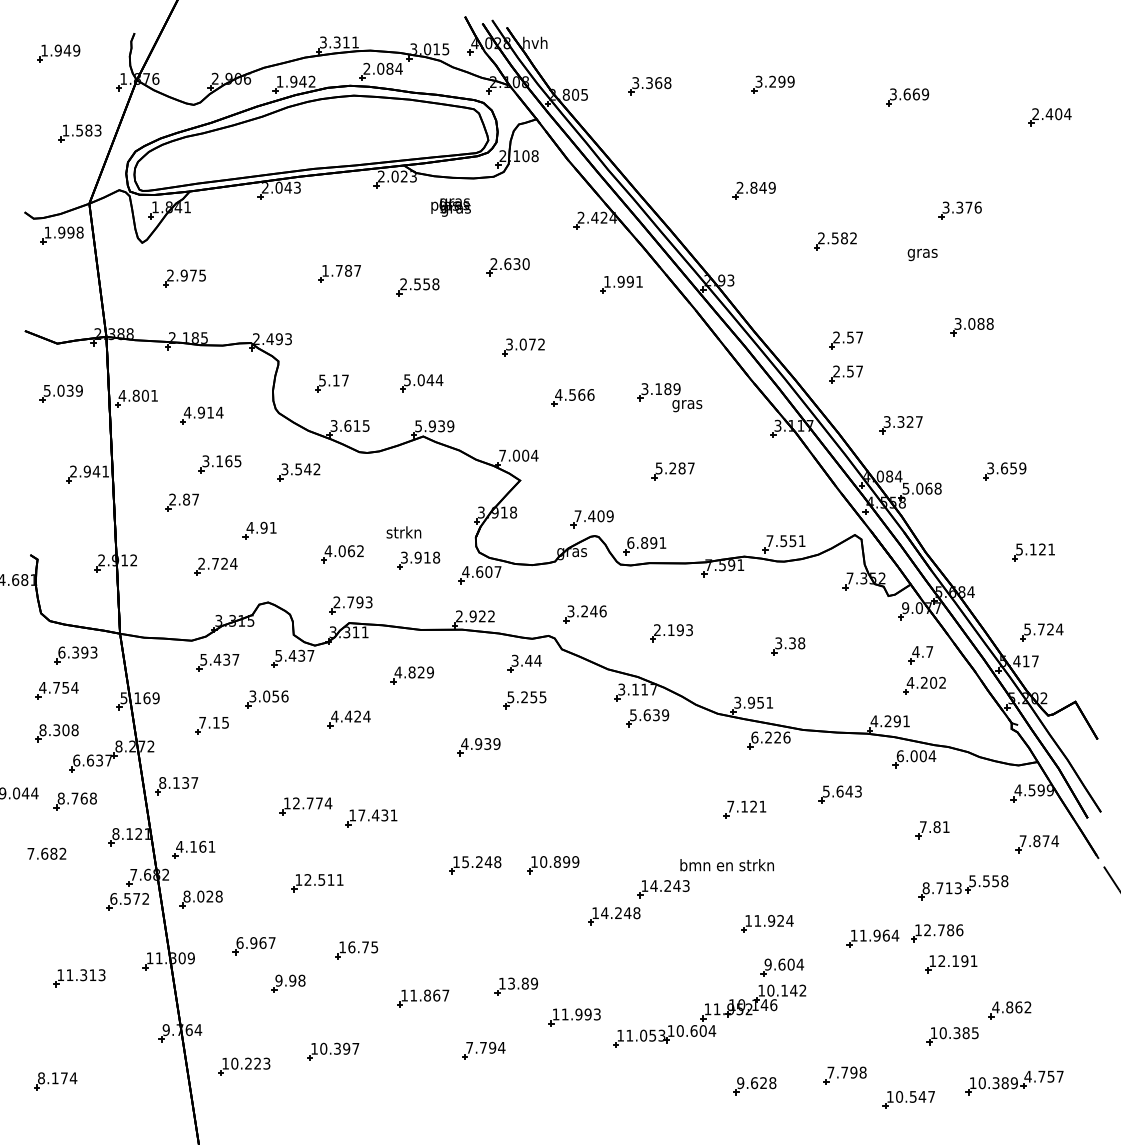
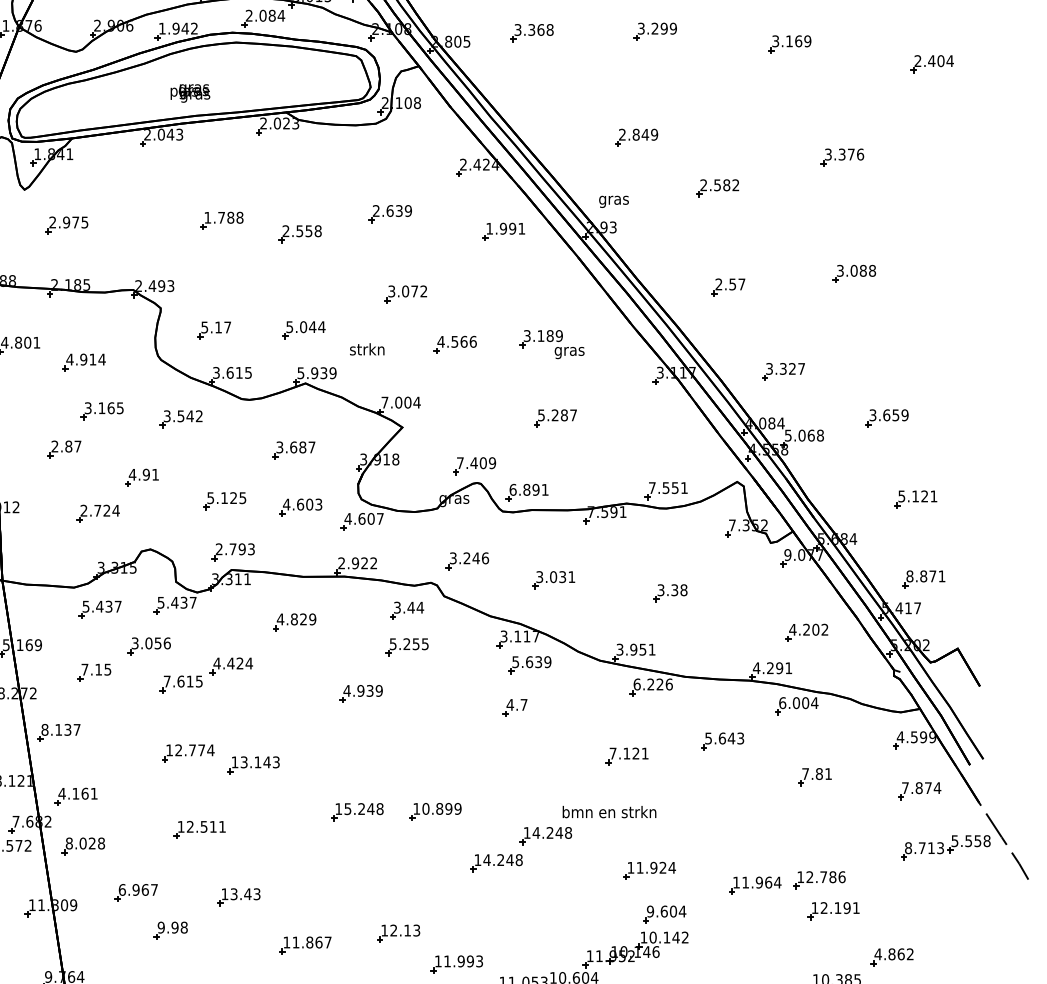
text: (906, 94) -> (788, 41), 3.669 -> 3.169
text: (450, 207) -> (189, 93), moved
text: (922, 254) -> (613, 201), moved
text: (525, 264) -> (407, 211), 2.630 -> 2.639
text: (357, 270) -> (239, 217), 1.787 -> 1.788
part: (845, 374) -> (727, 321), removed
part: (411, 503) -> (293, 450), added
text: (403, 532) -> (366, 349), moved
text: (343, 551) -> (225, 498), 4.062 -> 5.125
text: (420, 557) -> (302, 504), 3.918 -> 4.603
text: (1043, 629) -> (925, 576), 5.724 -> 8.871
text: (673, 630) -> (555, 577), 2.193 -> 3.031
part: (920, 655) -> (514, 708), moved
part: (298, 737) -> (180, 684), added
text: (377, 815) -> (259, 762), 17.431 -> 13.143
text: (685, 885) -> (567, 832), 14.243 -> 14.248
part: (963, 887) -> (945, 847), moved
text: (363, 947) -> (245, 894), 16.75 -> 13.43
text: (523, 983) -> (405, 930), 13.89 -> 12.13

